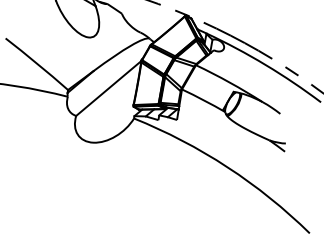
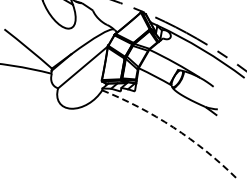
arc: (227, 167) -> (173, 127), solid -> dashed

